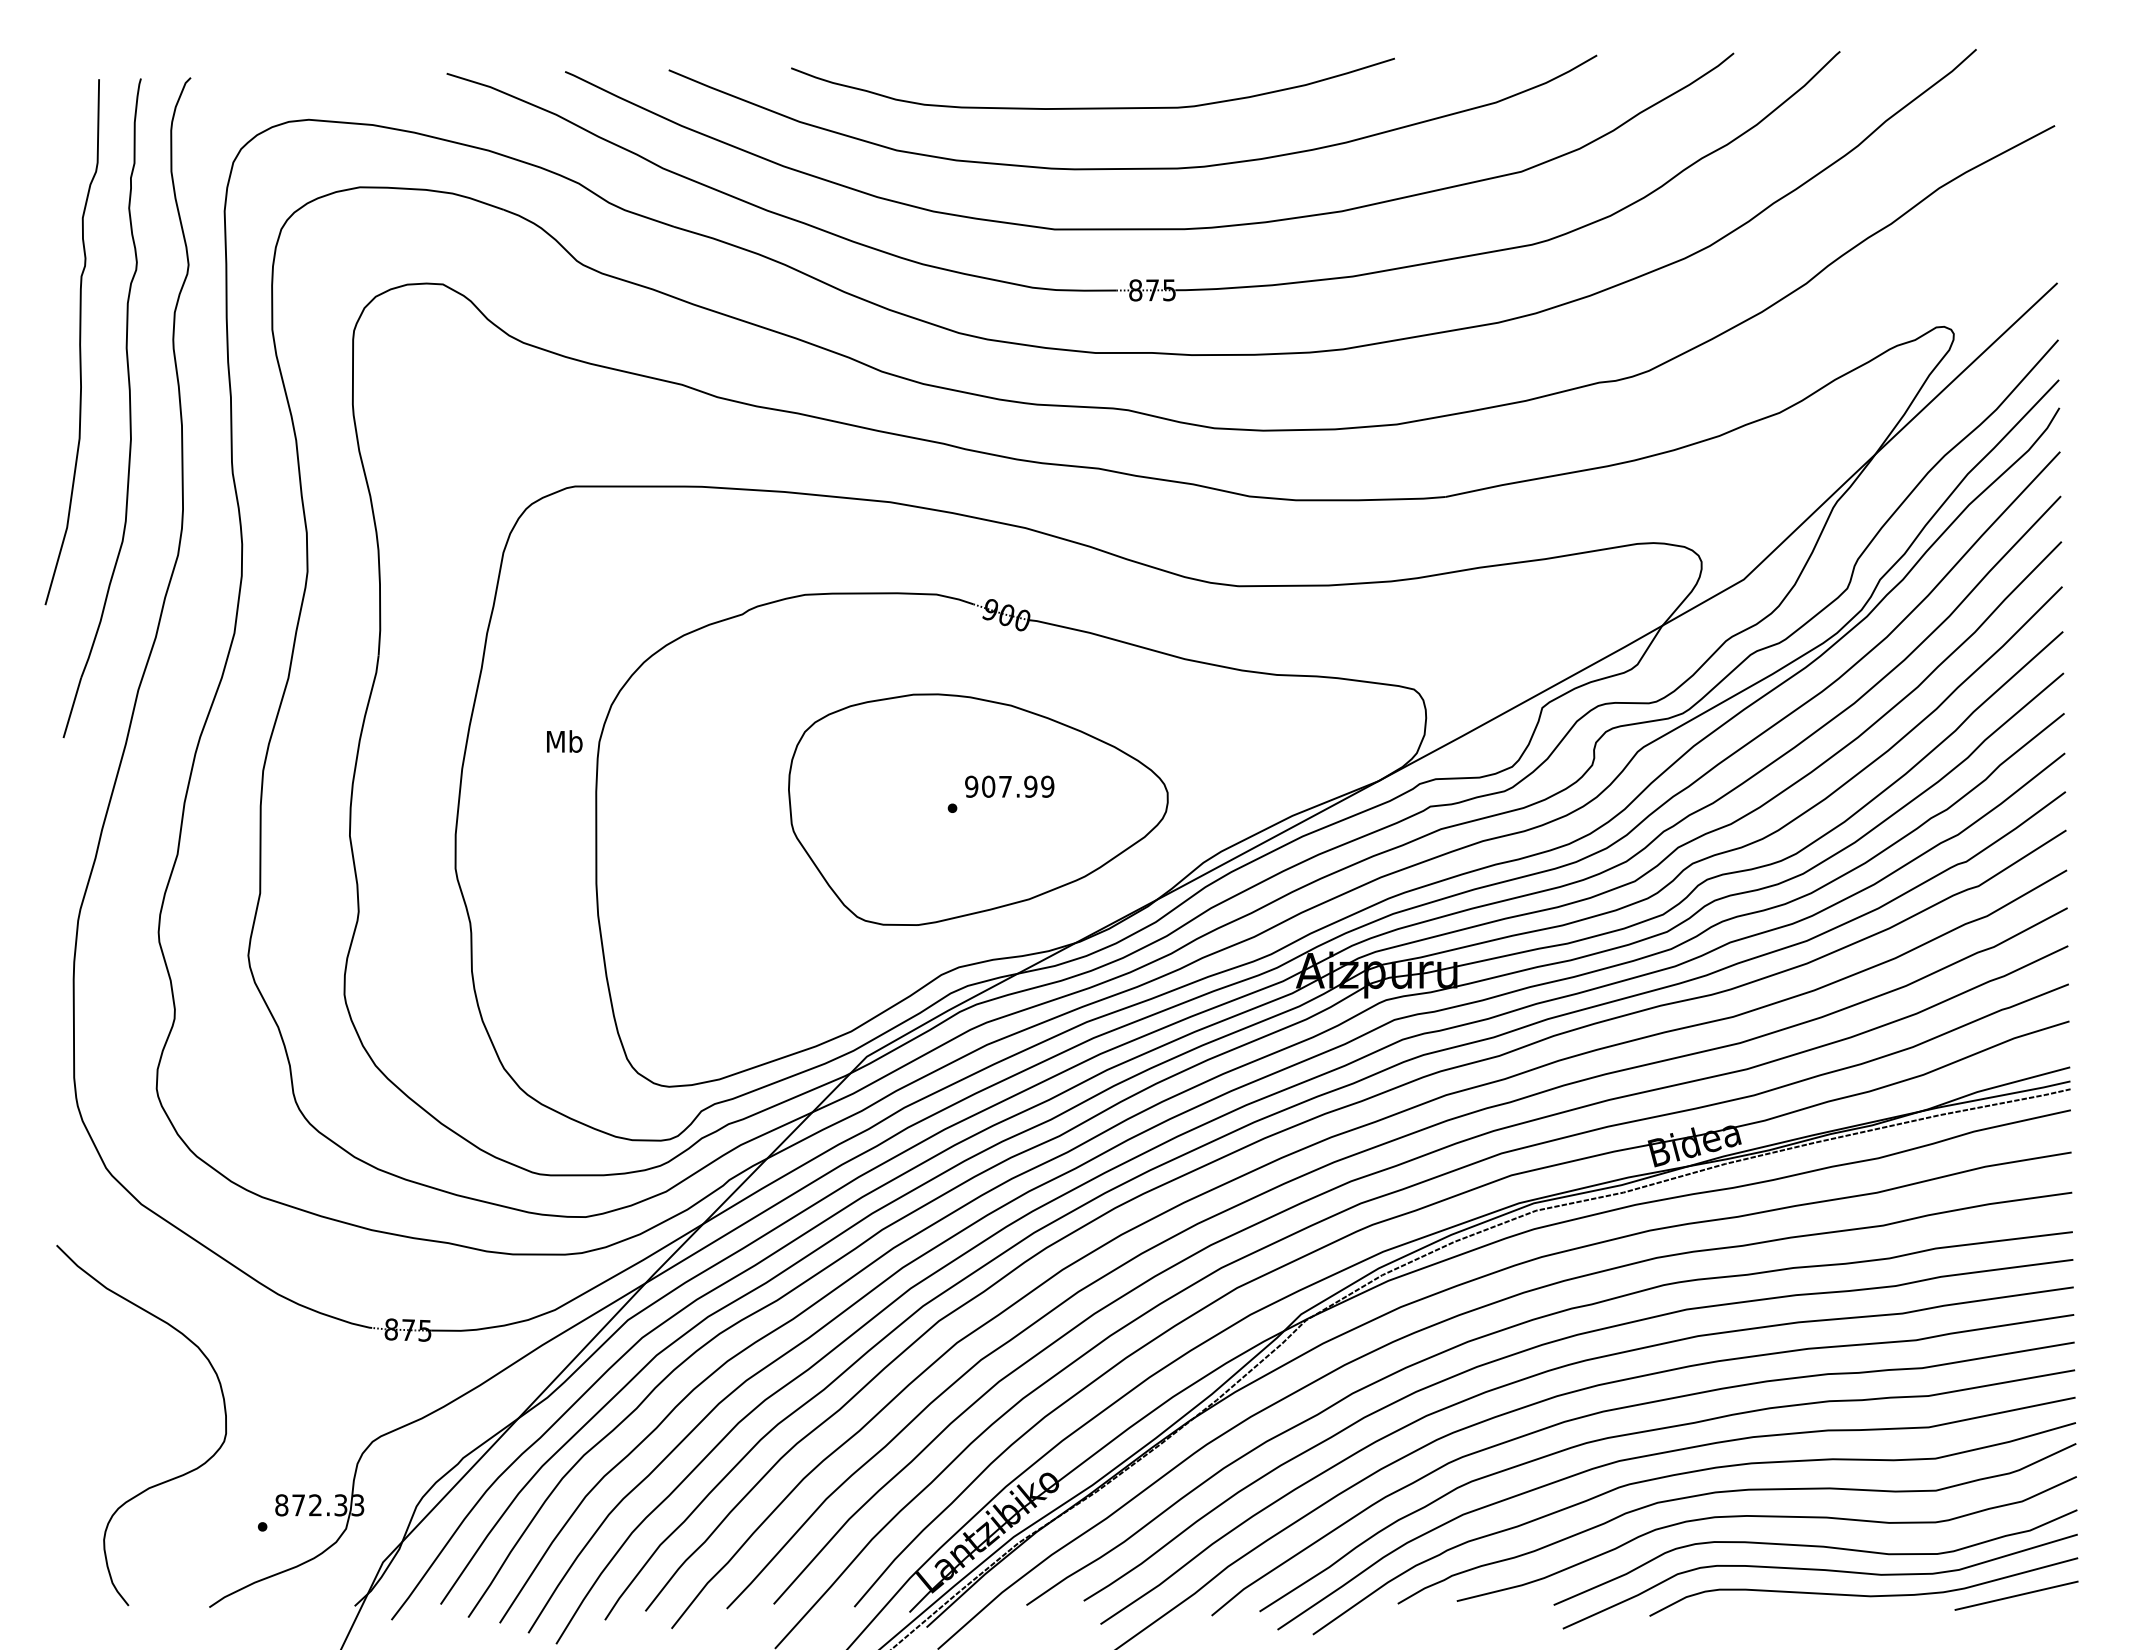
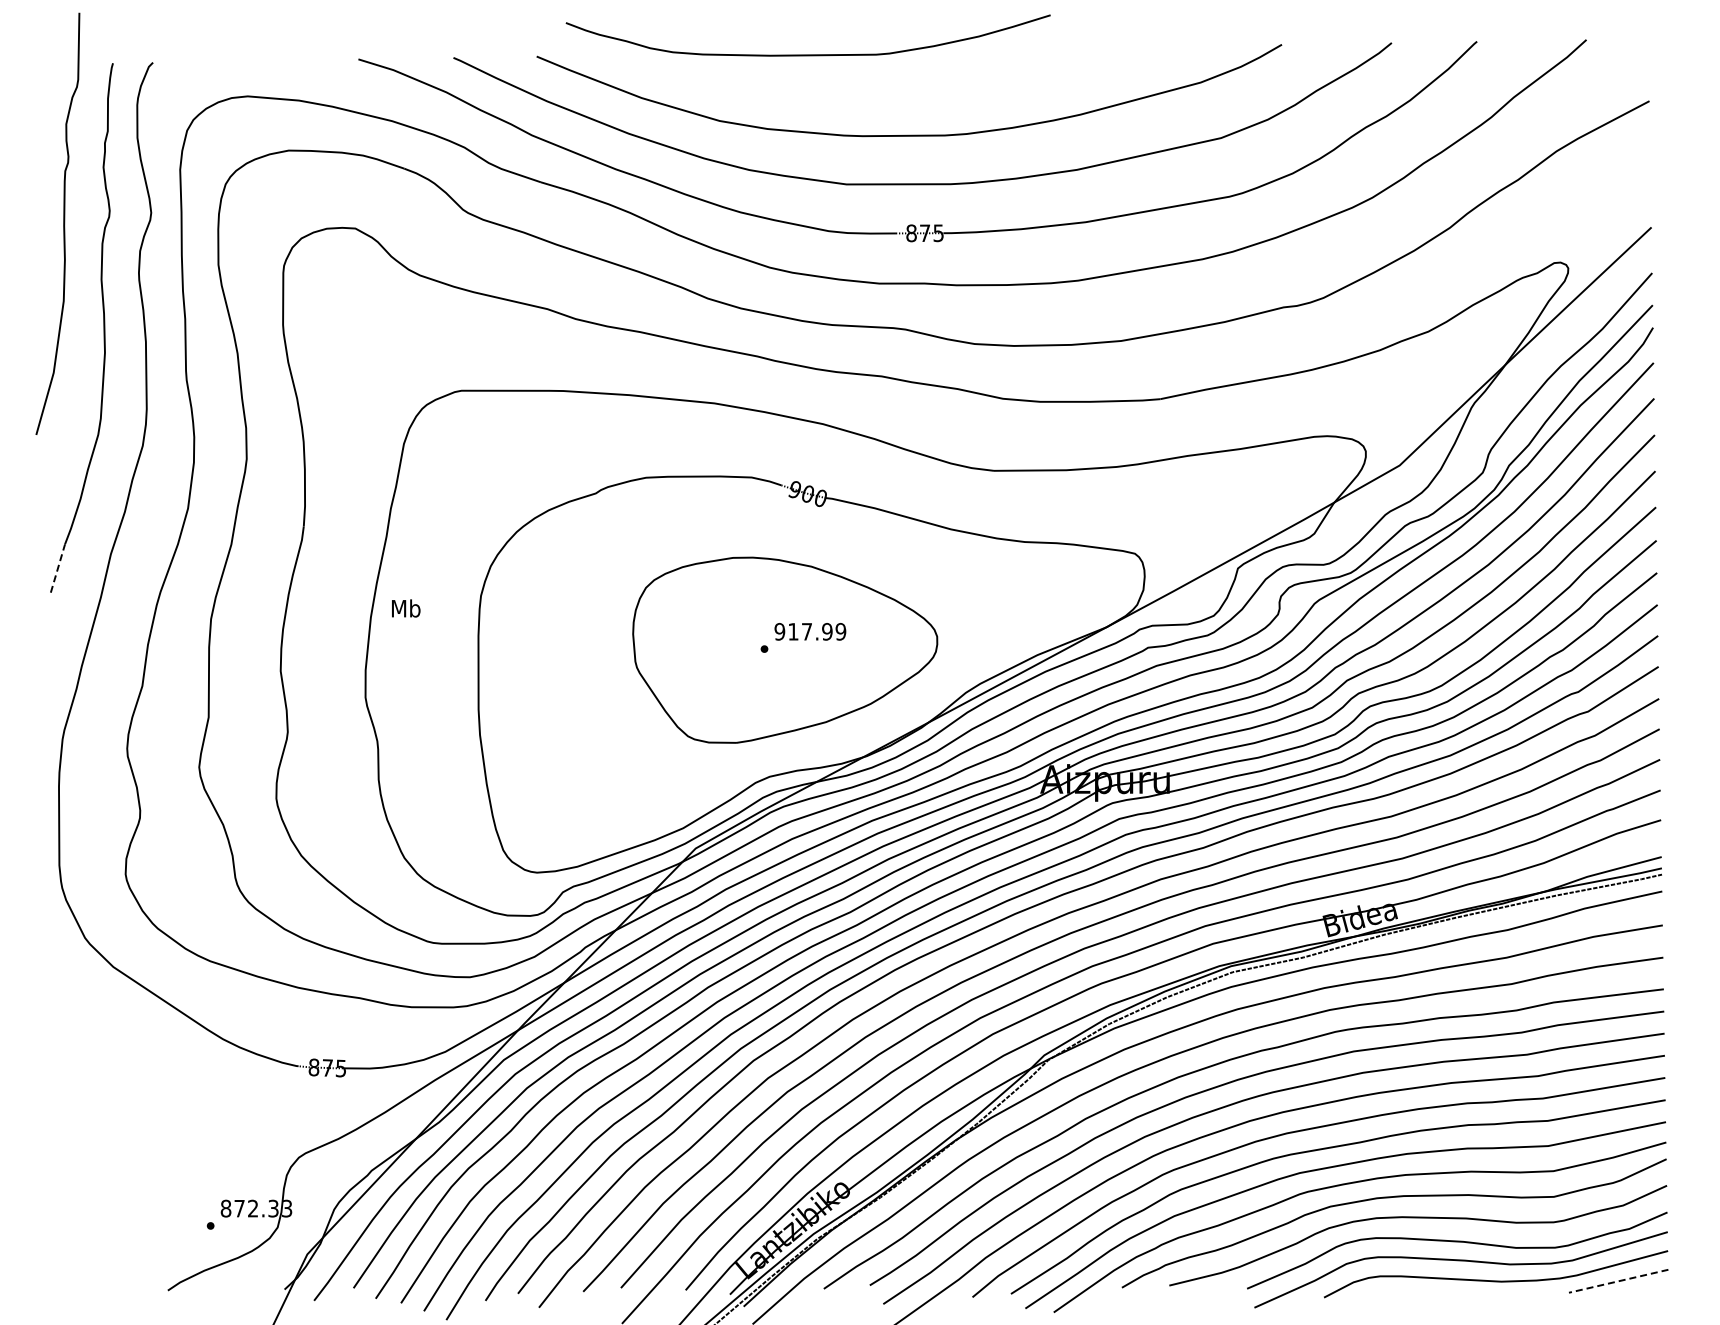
curve: (1092, 107) -> (807, 54), moved
curve: (79, 341) -> (63, 223), moved
line: (73, 707) -> (58, 568), solid -> dashed
text: (565, 741) -> (406, 608), moved
text: (988, 786) -> (793, 631), 907.99 -> 917.99
curve: (159, 1482) -> (127, 1190), removed
line: (2016, 1596) -> (1618, 1281), solid -> dashed

